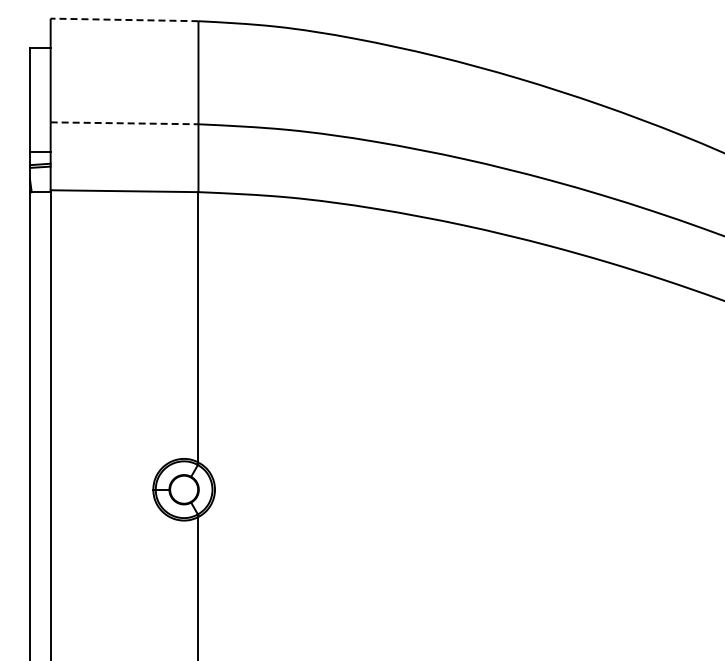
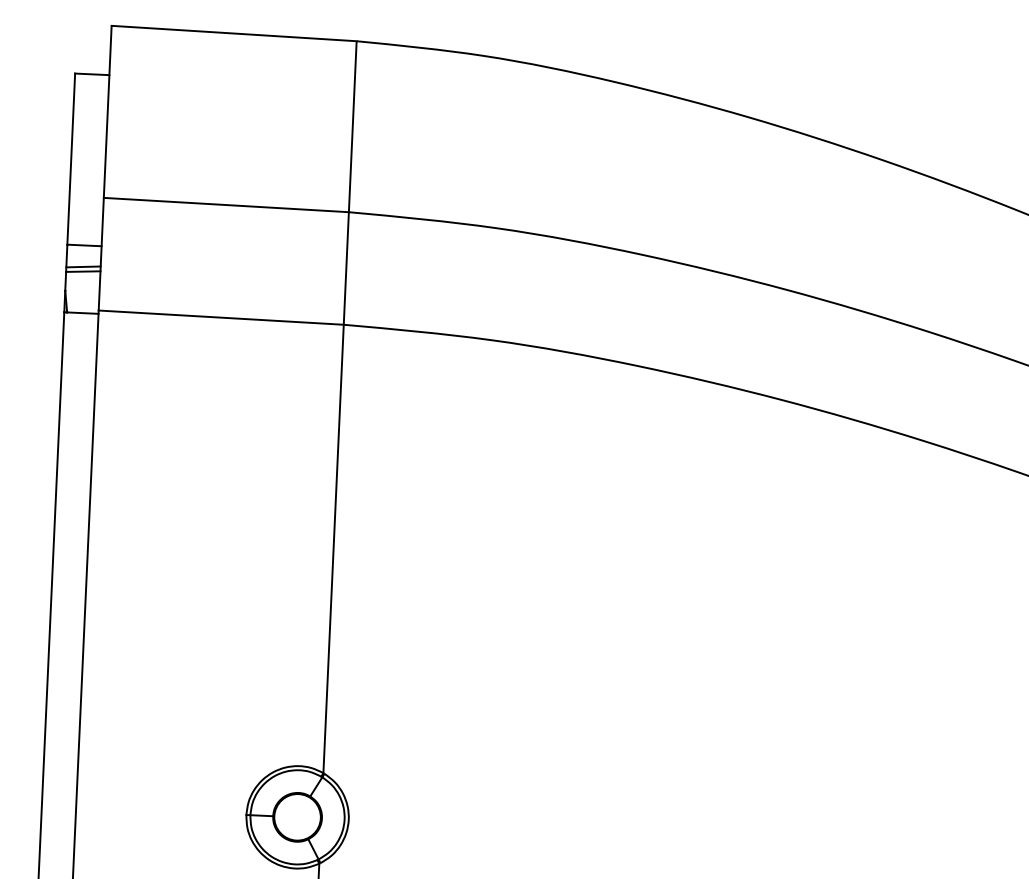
line: (124, 19) -> (234, 32), dashed -> solid
line: (124, 123) -> (226, 205), dashed -> solid

